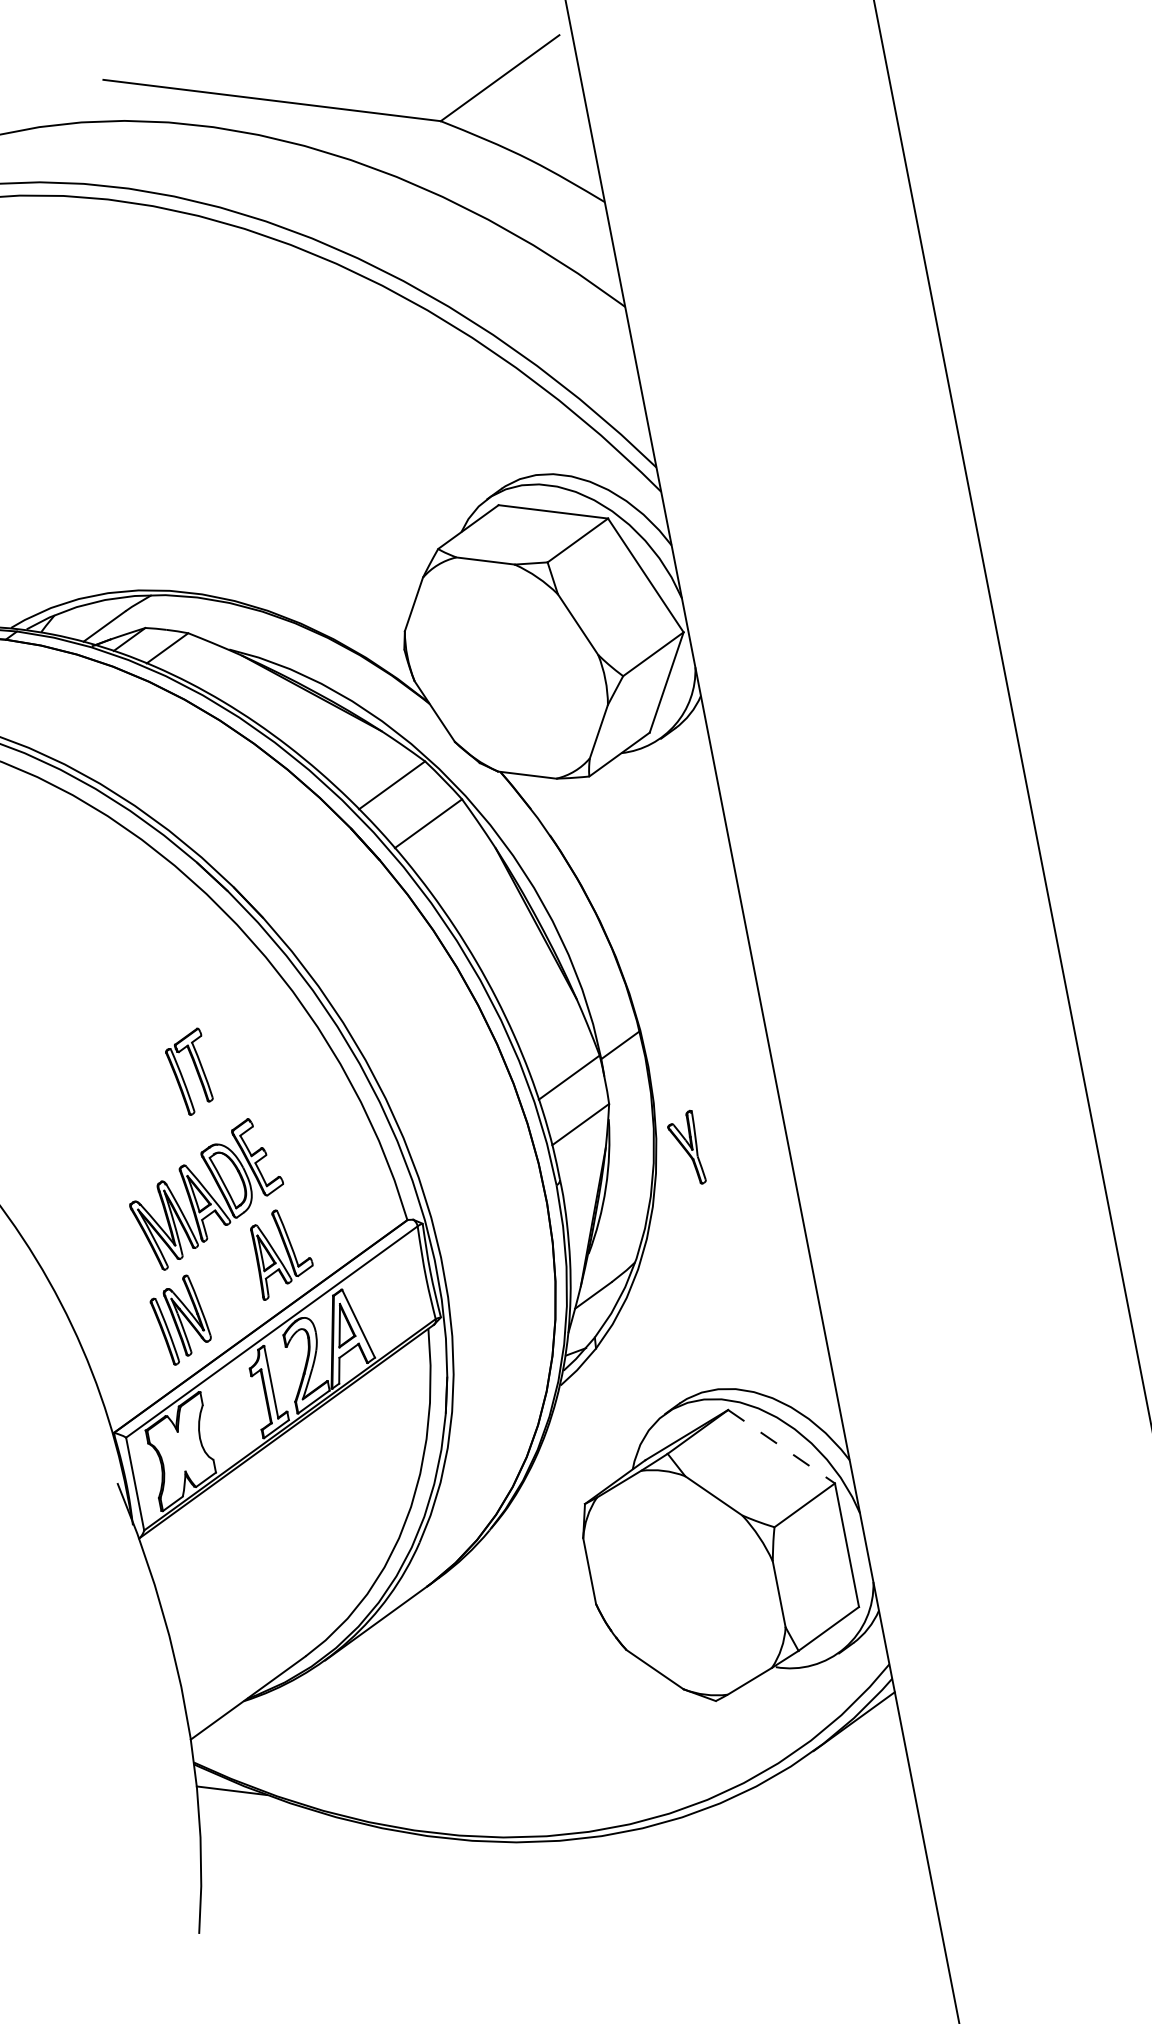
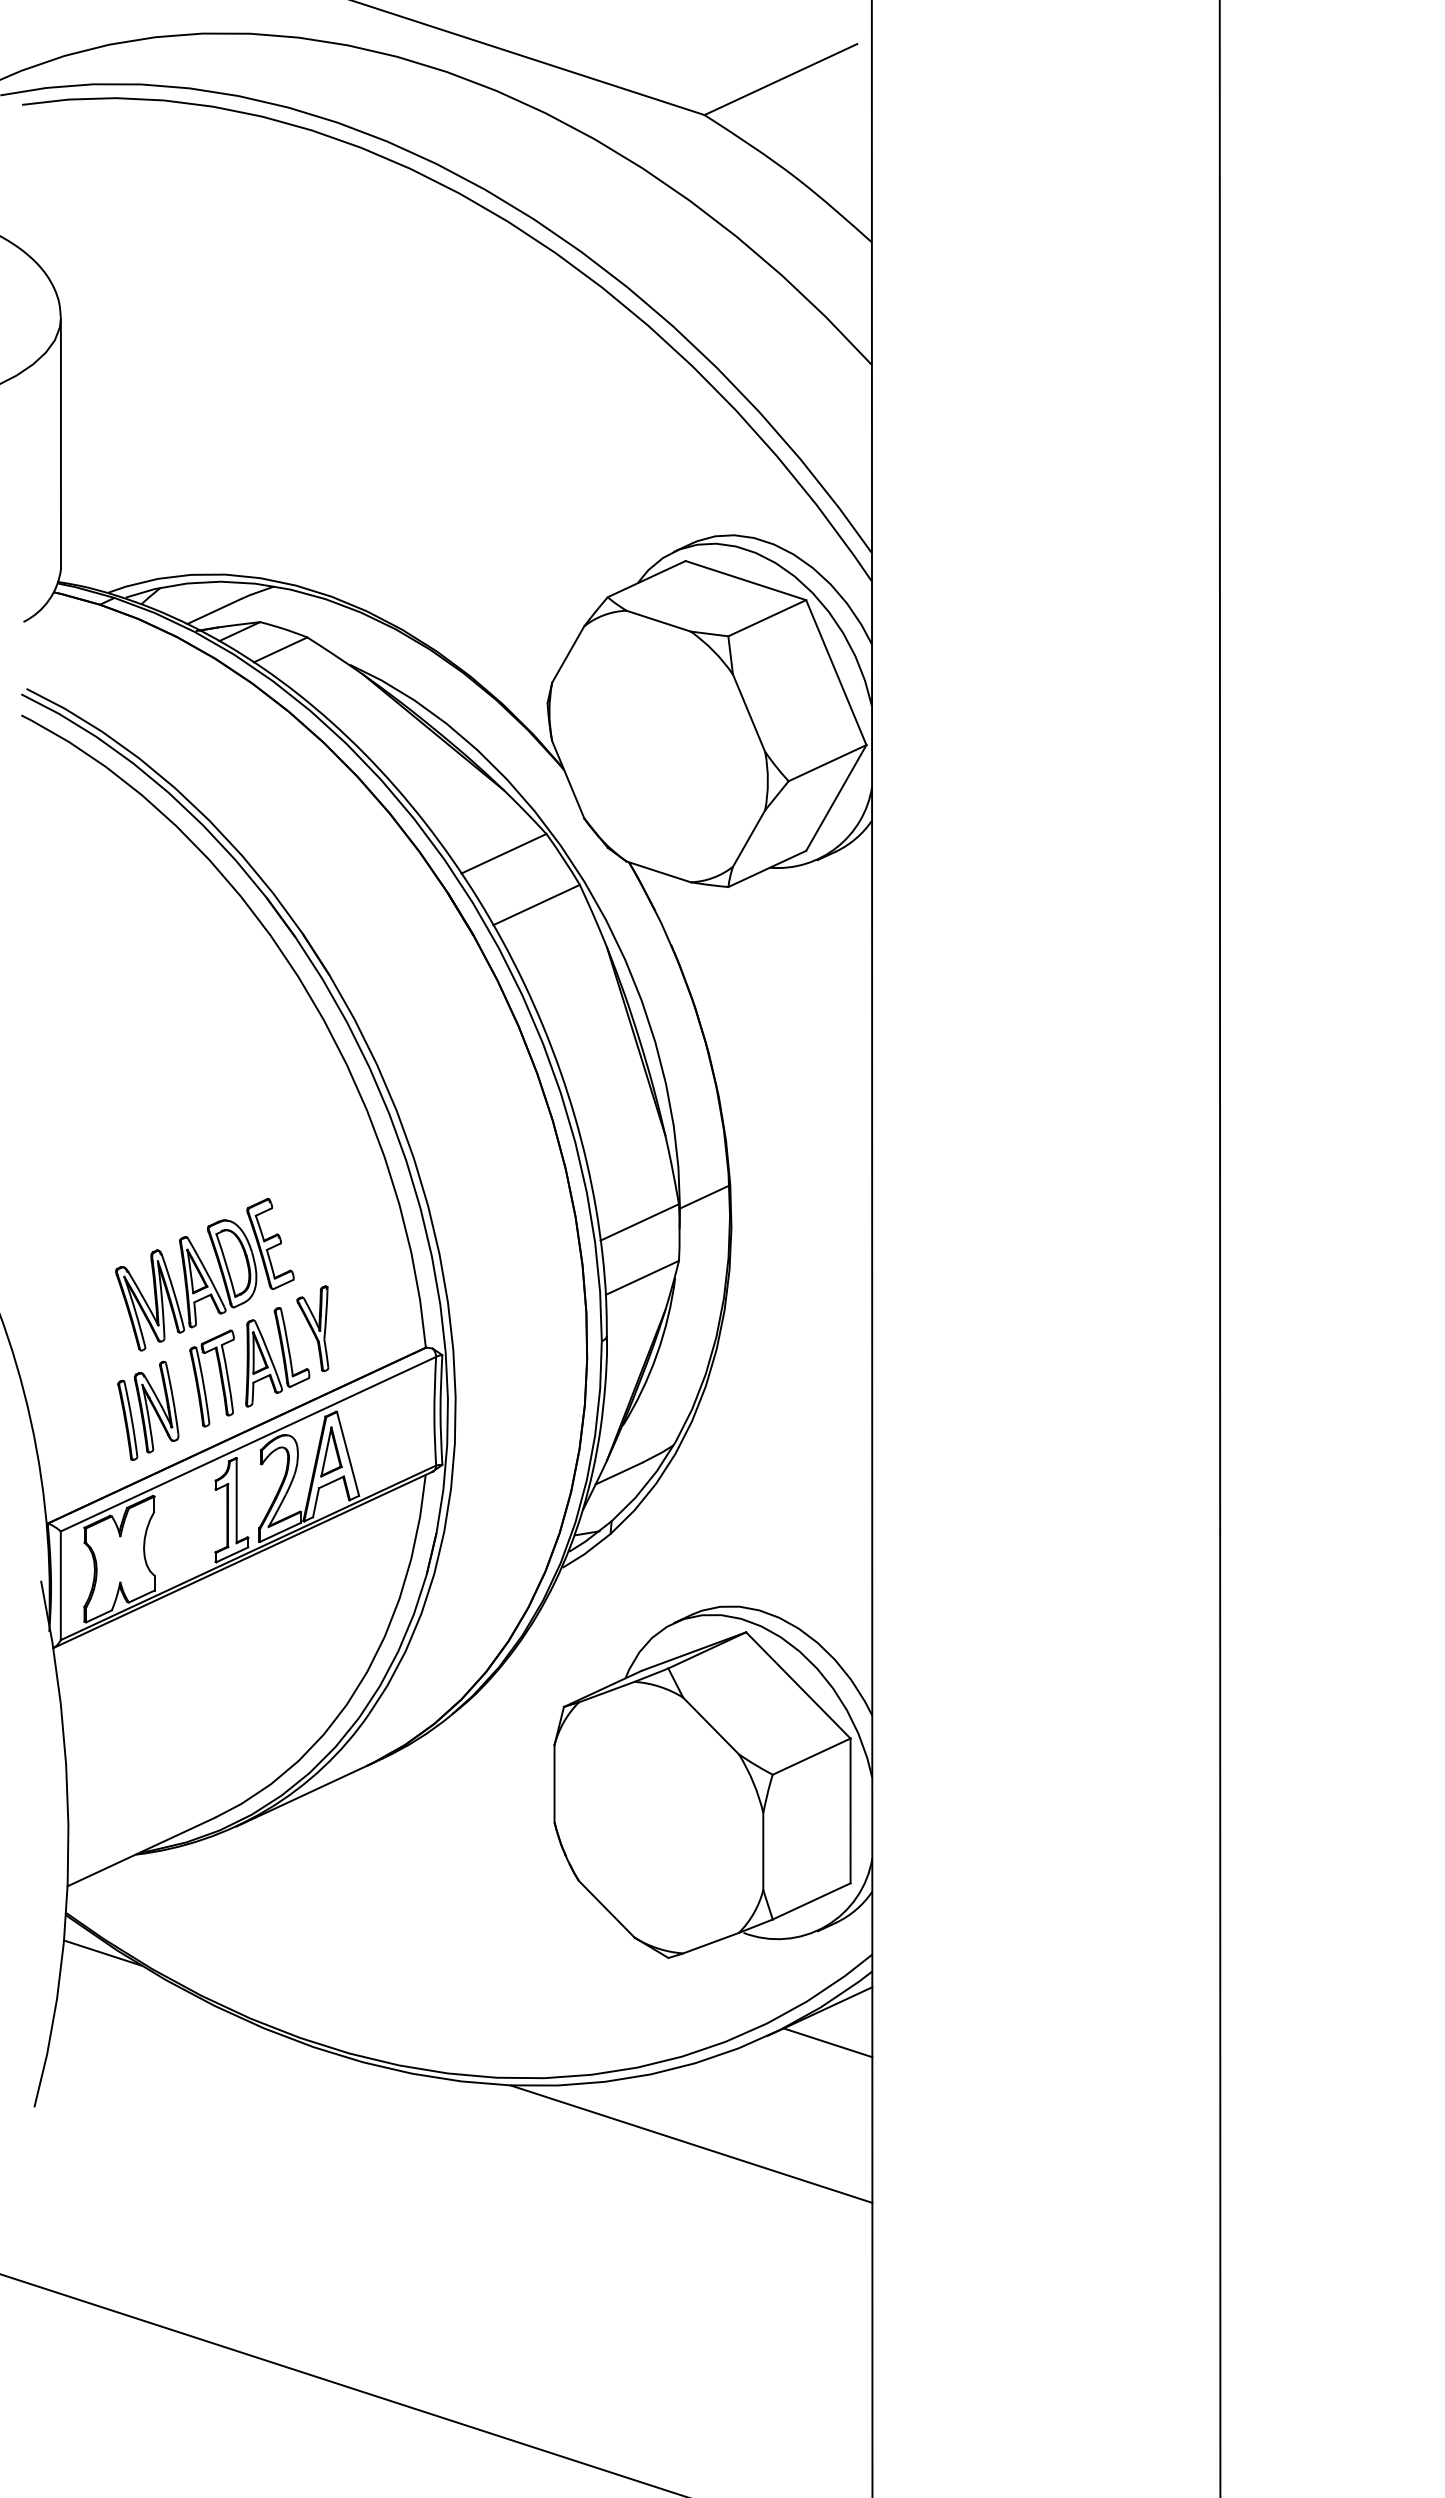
part: (181, 1074) -> (203, 1378), moved
part: (685, 1149) -> (312, 1328), moved
line: (781, 1446) -> (798, 1685), dashed -> solid
line: (865, 1746) -> (827, 2042), added
line: (766, 1855) -> (691, 2143), added

